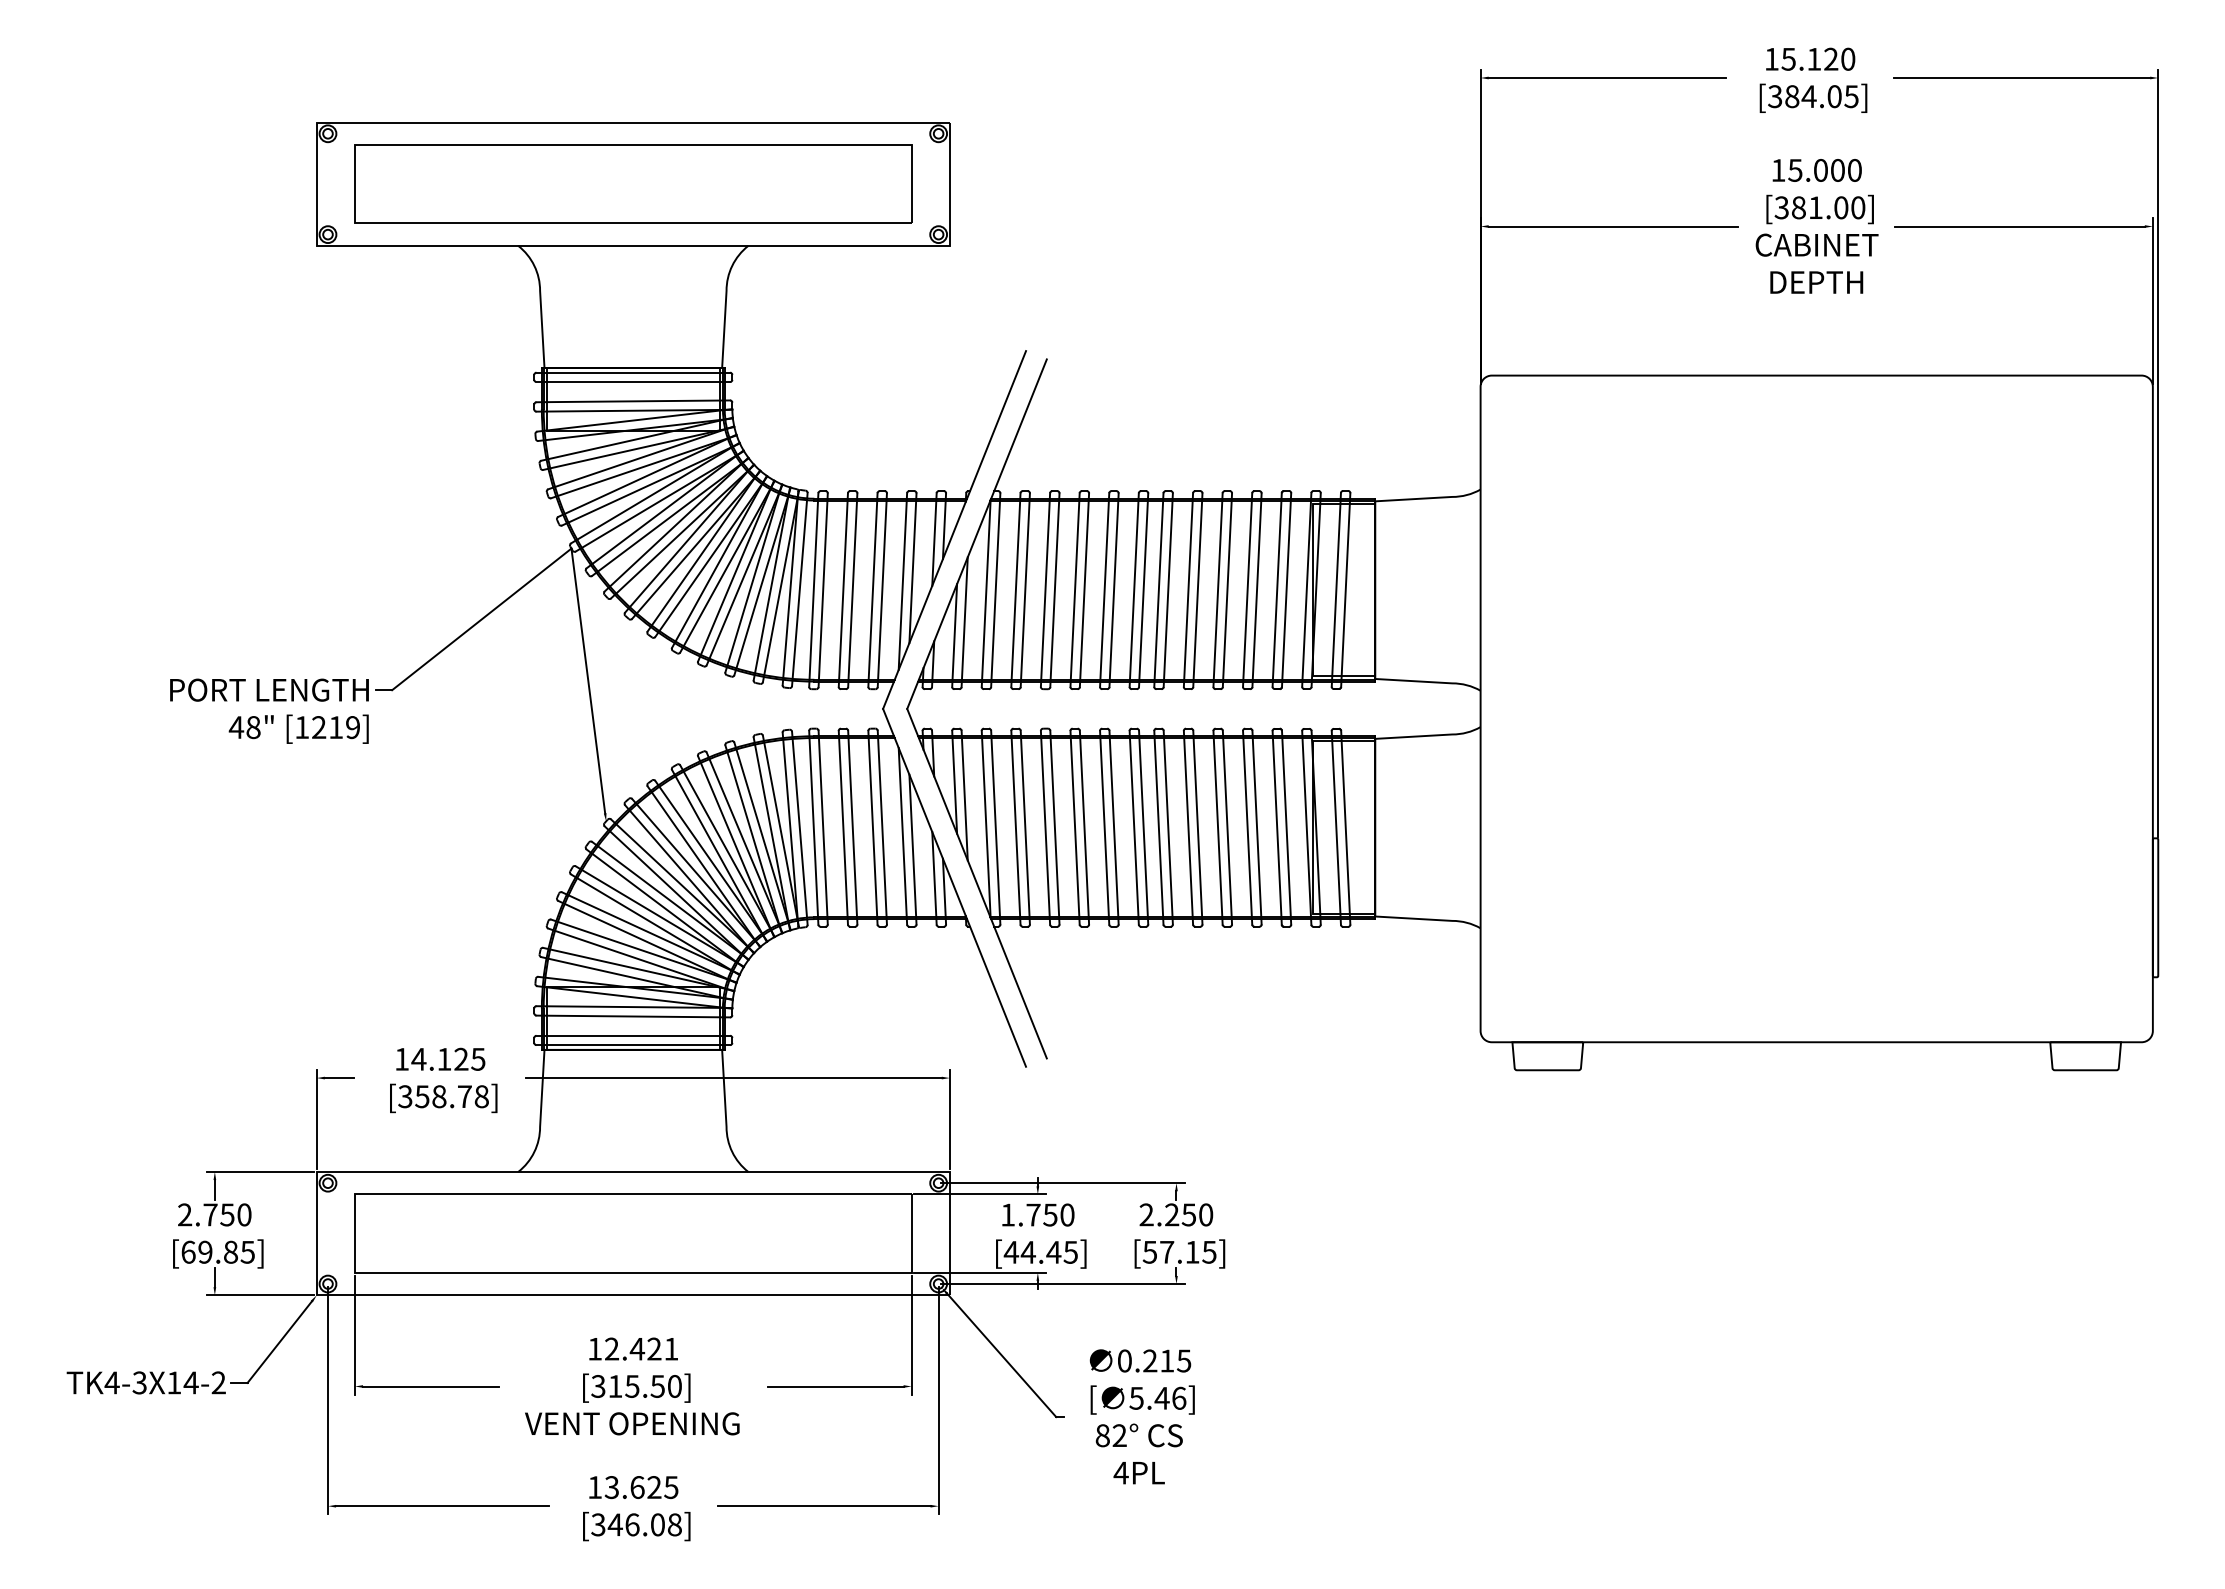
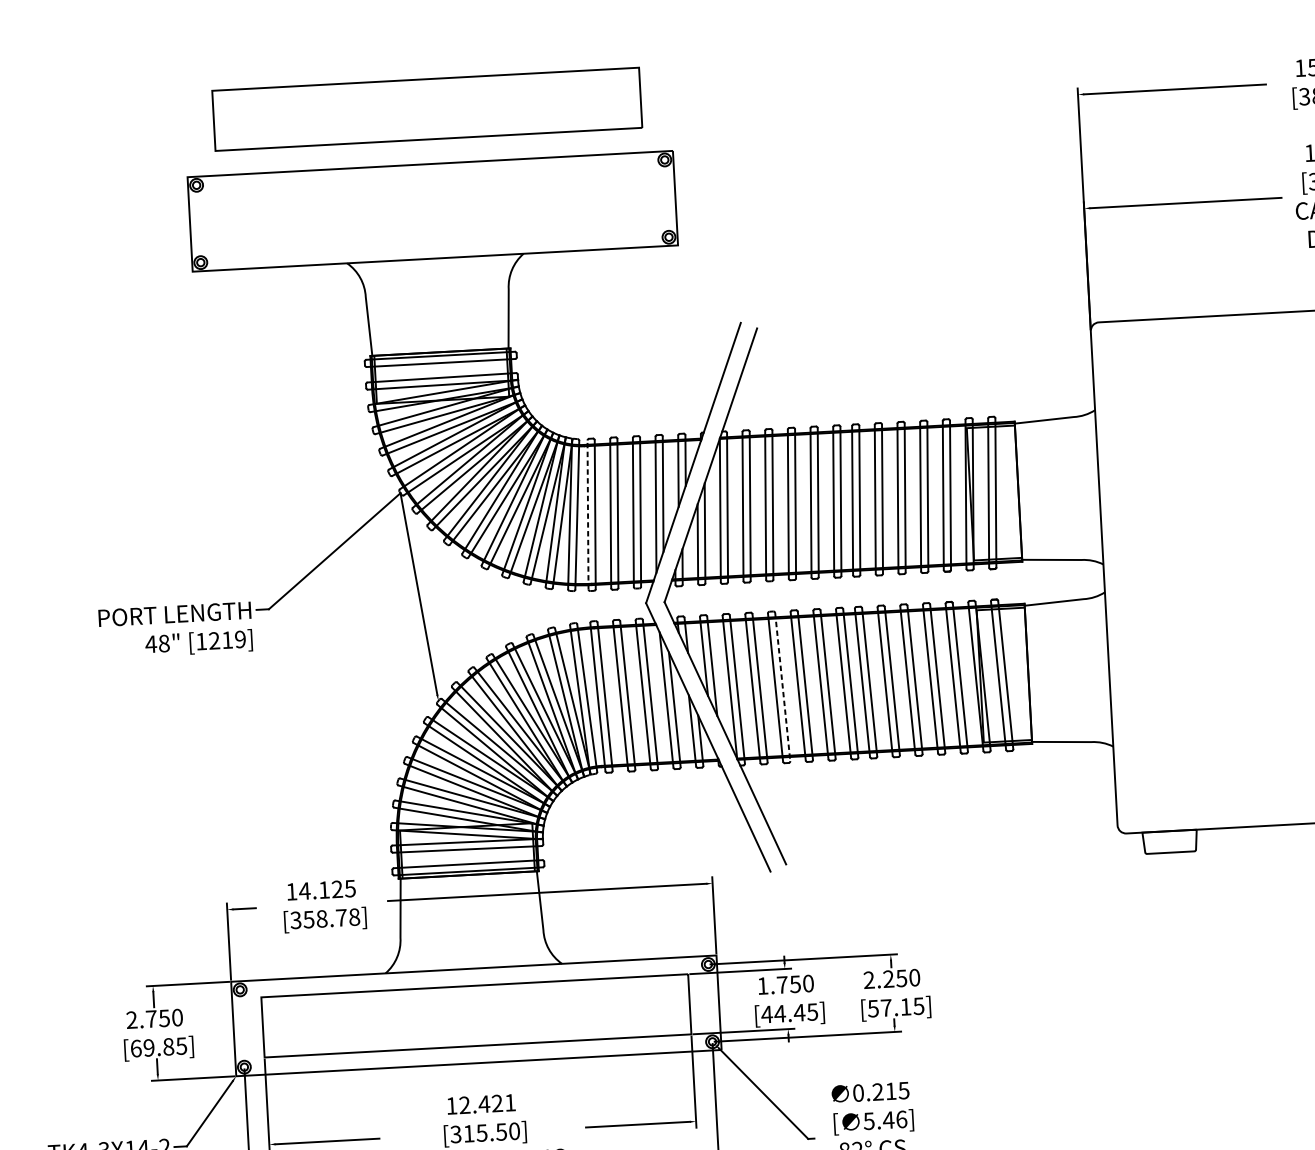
part: (633, 183) -> (427, 108), moved
line: (813, 590) -> (587, 515), solid -> dashed
line: (1054, 827) -> (782, 687), solid -> dashed

